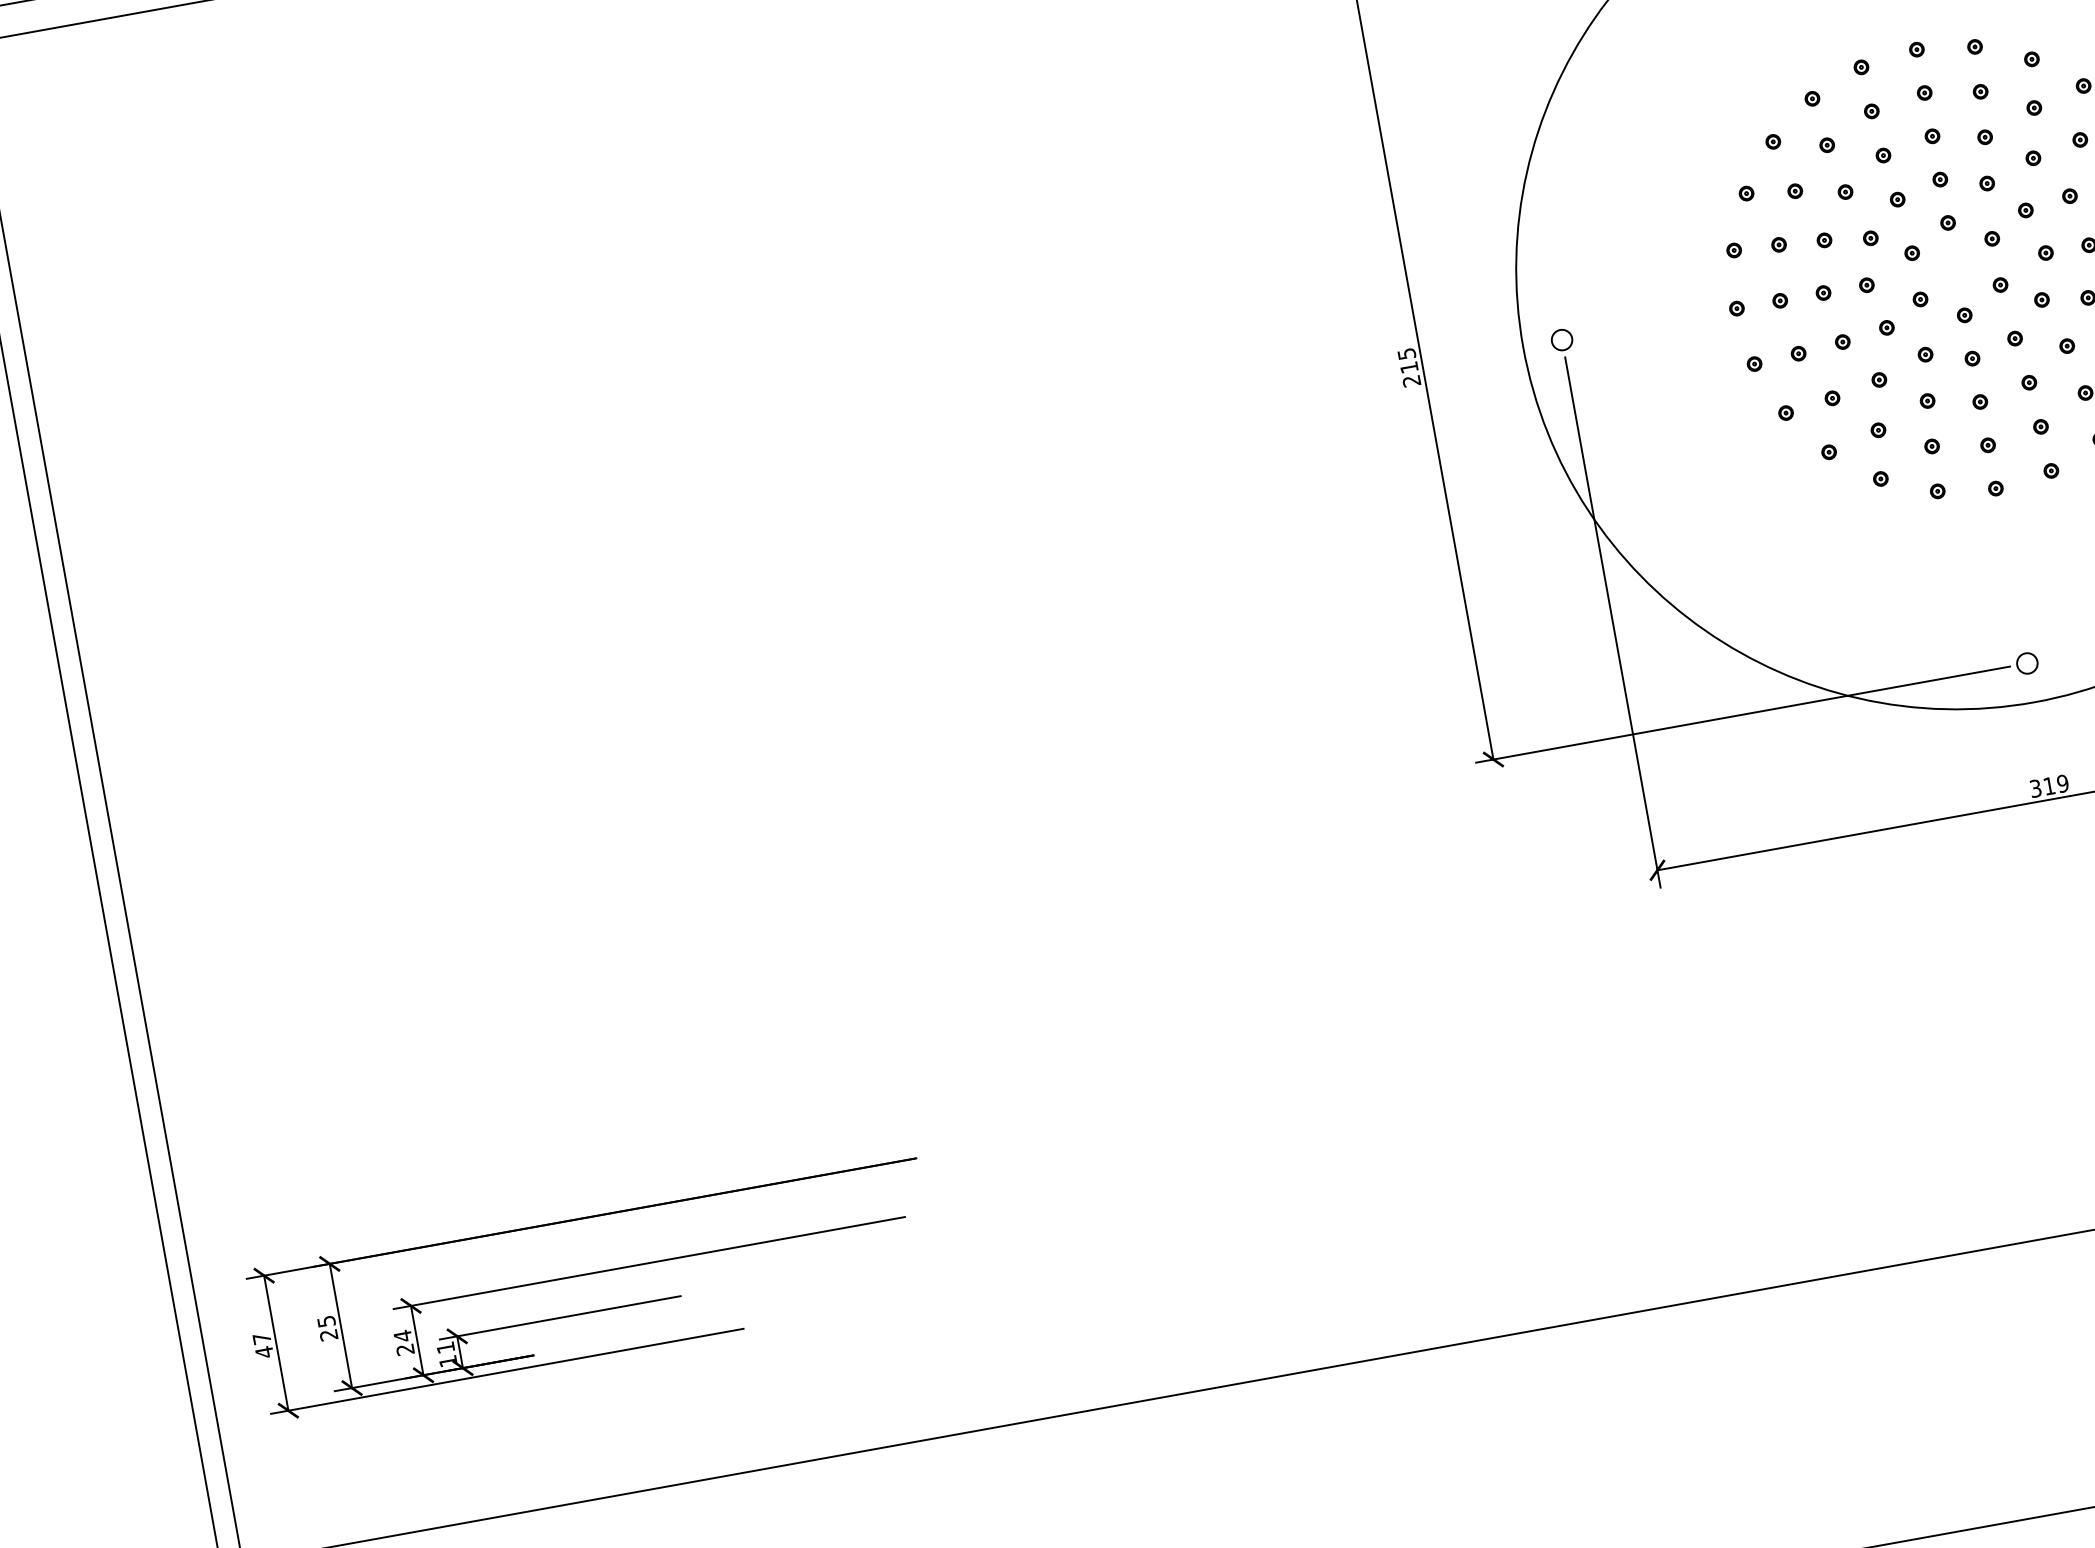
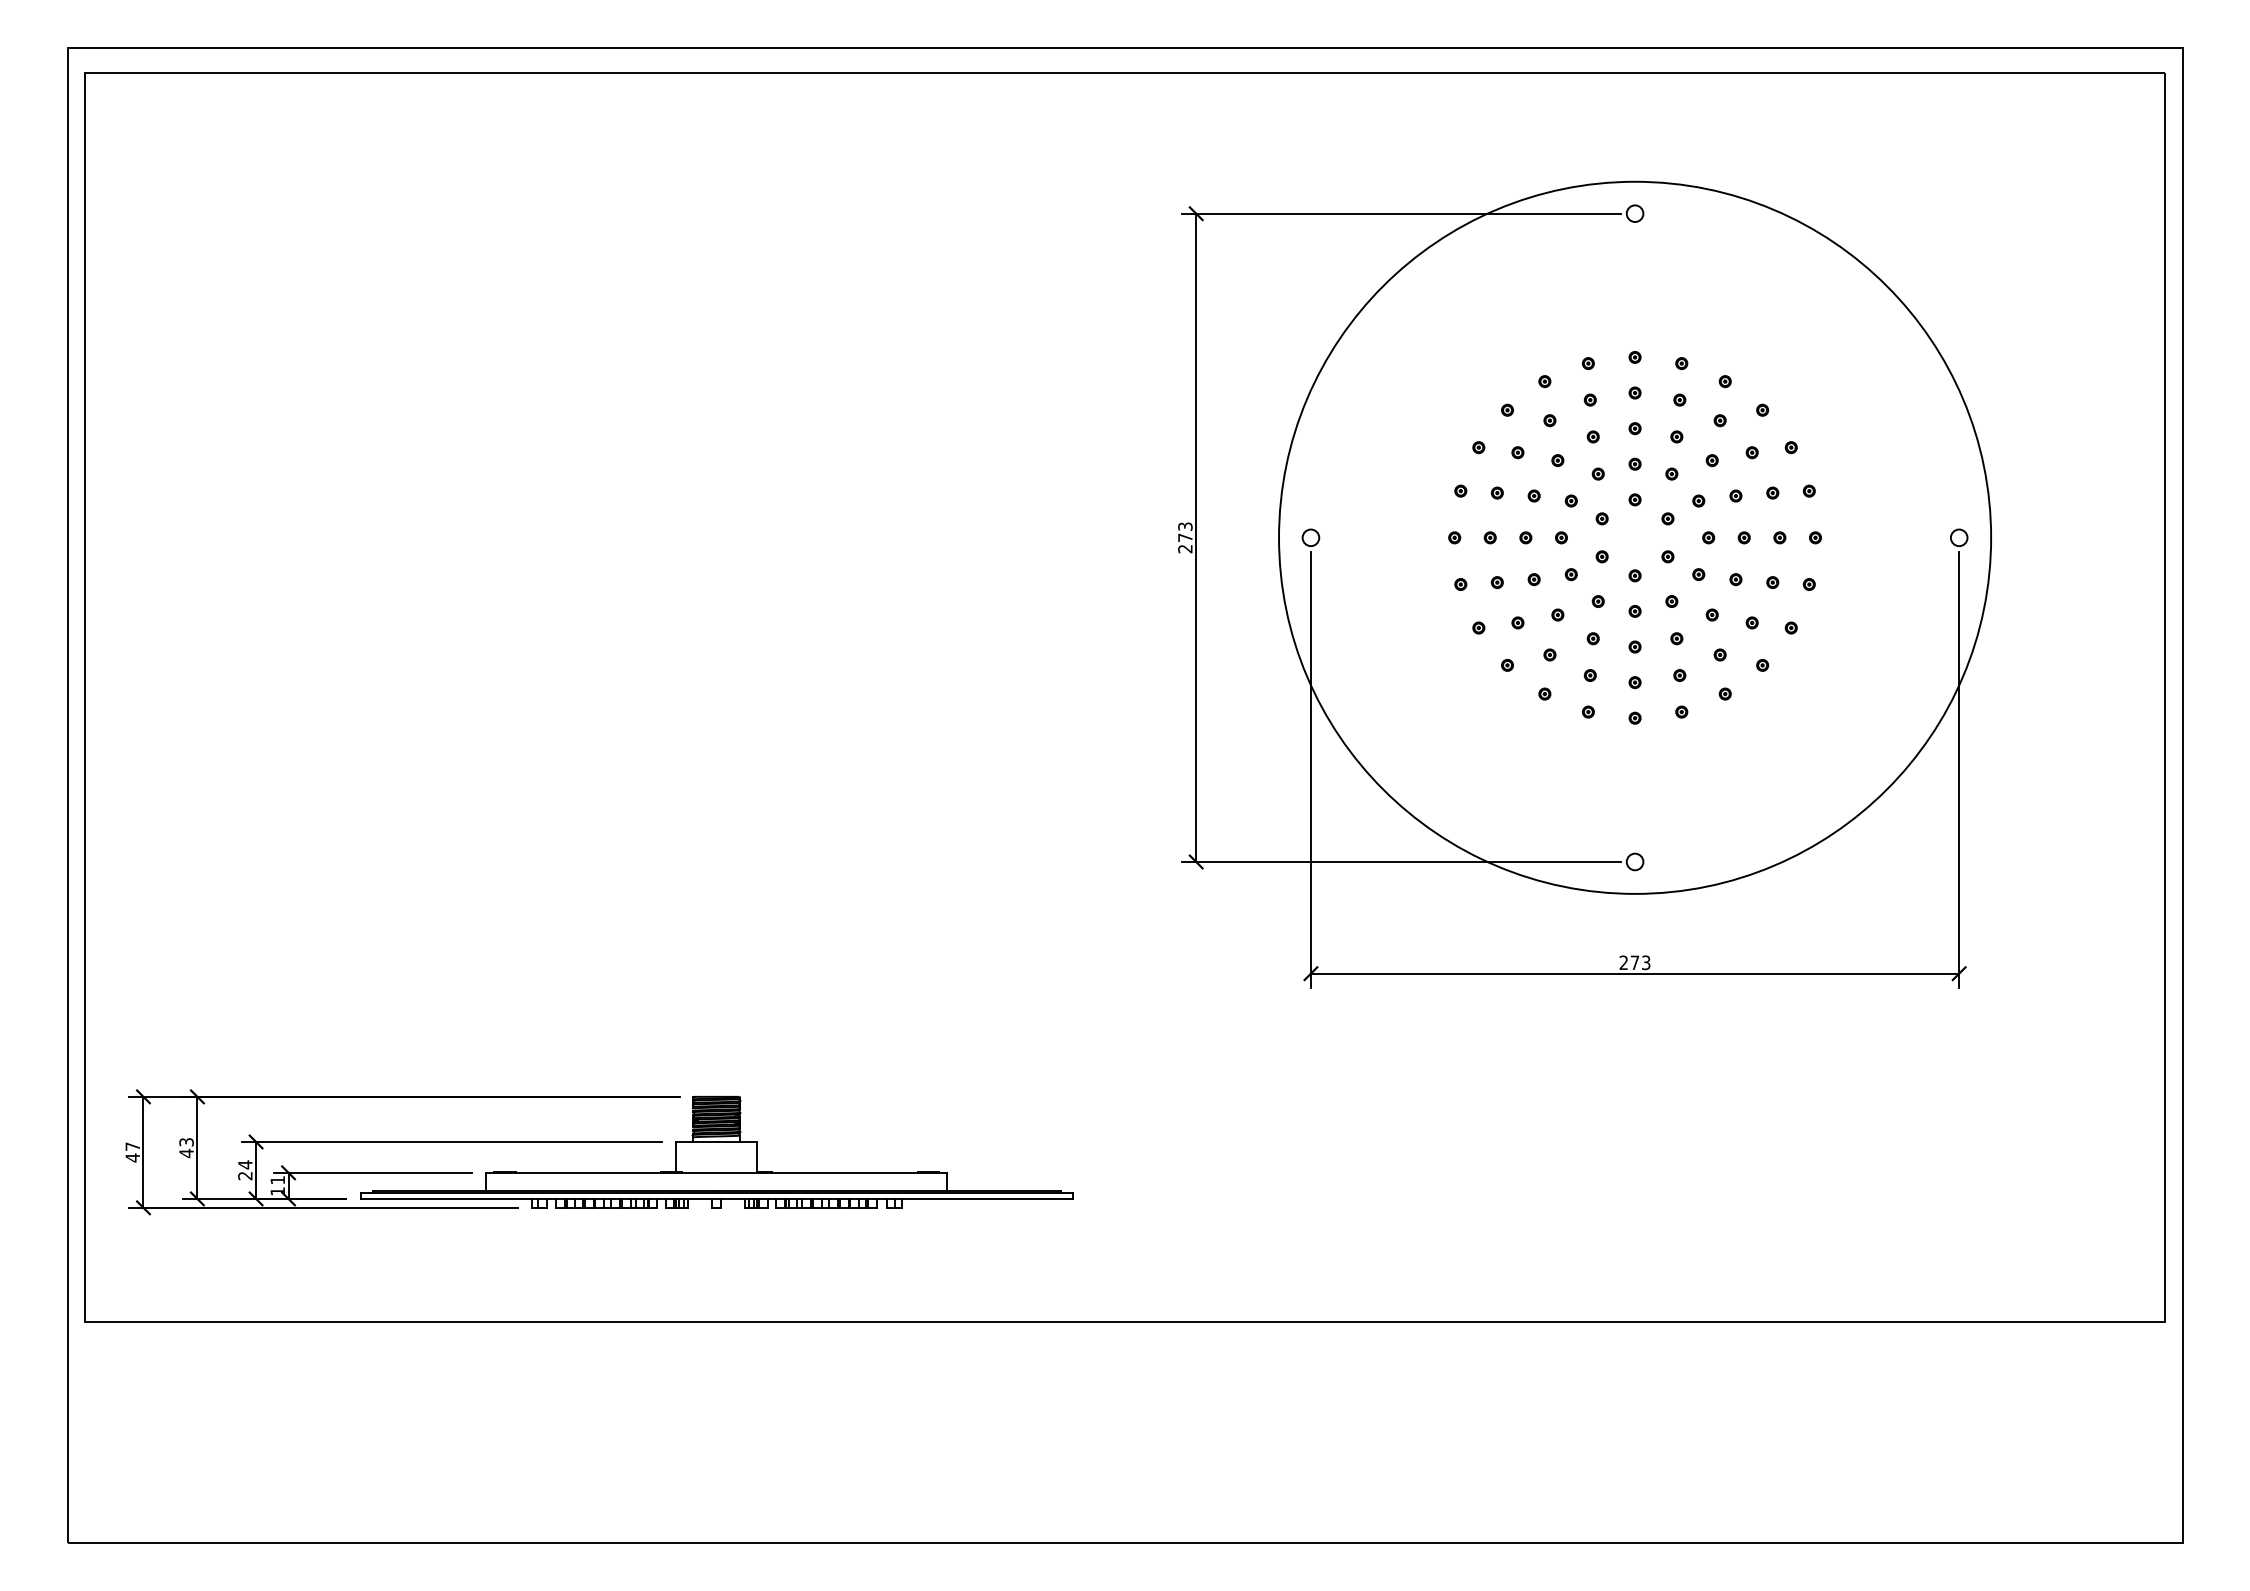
text: (1408, 359) -> (1185, 531), 215 -> 273
text: (2048, 785) -> (1634, 962), 319 -> 273
part: (973, 1217) -> (716, 1152), added
text: (327, 1329) -> (186, 1148), 25 -> 43

